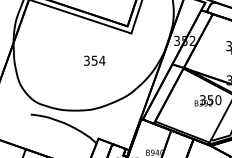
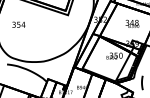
text: (94, 60) -> (18, 24), moved

